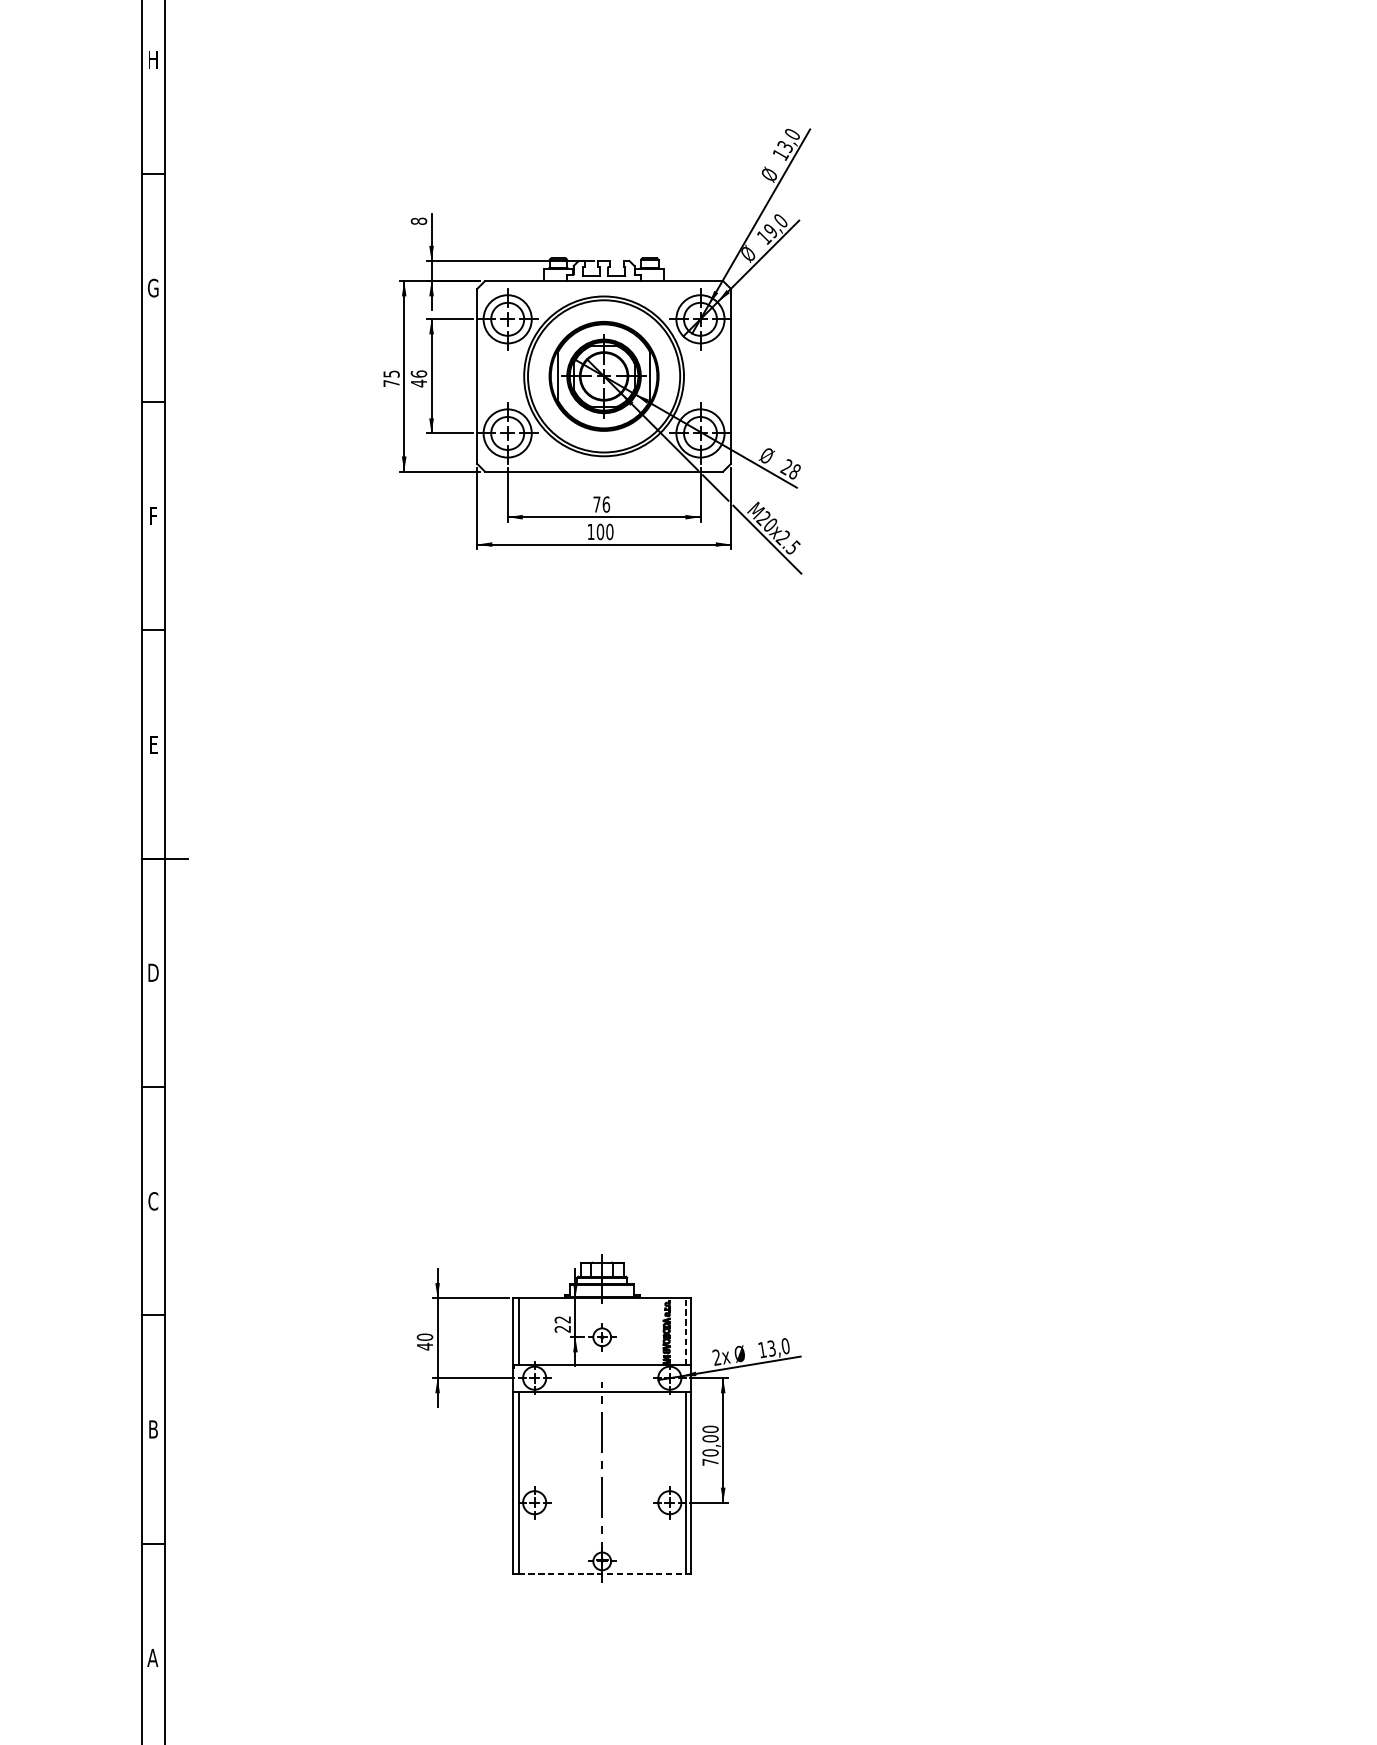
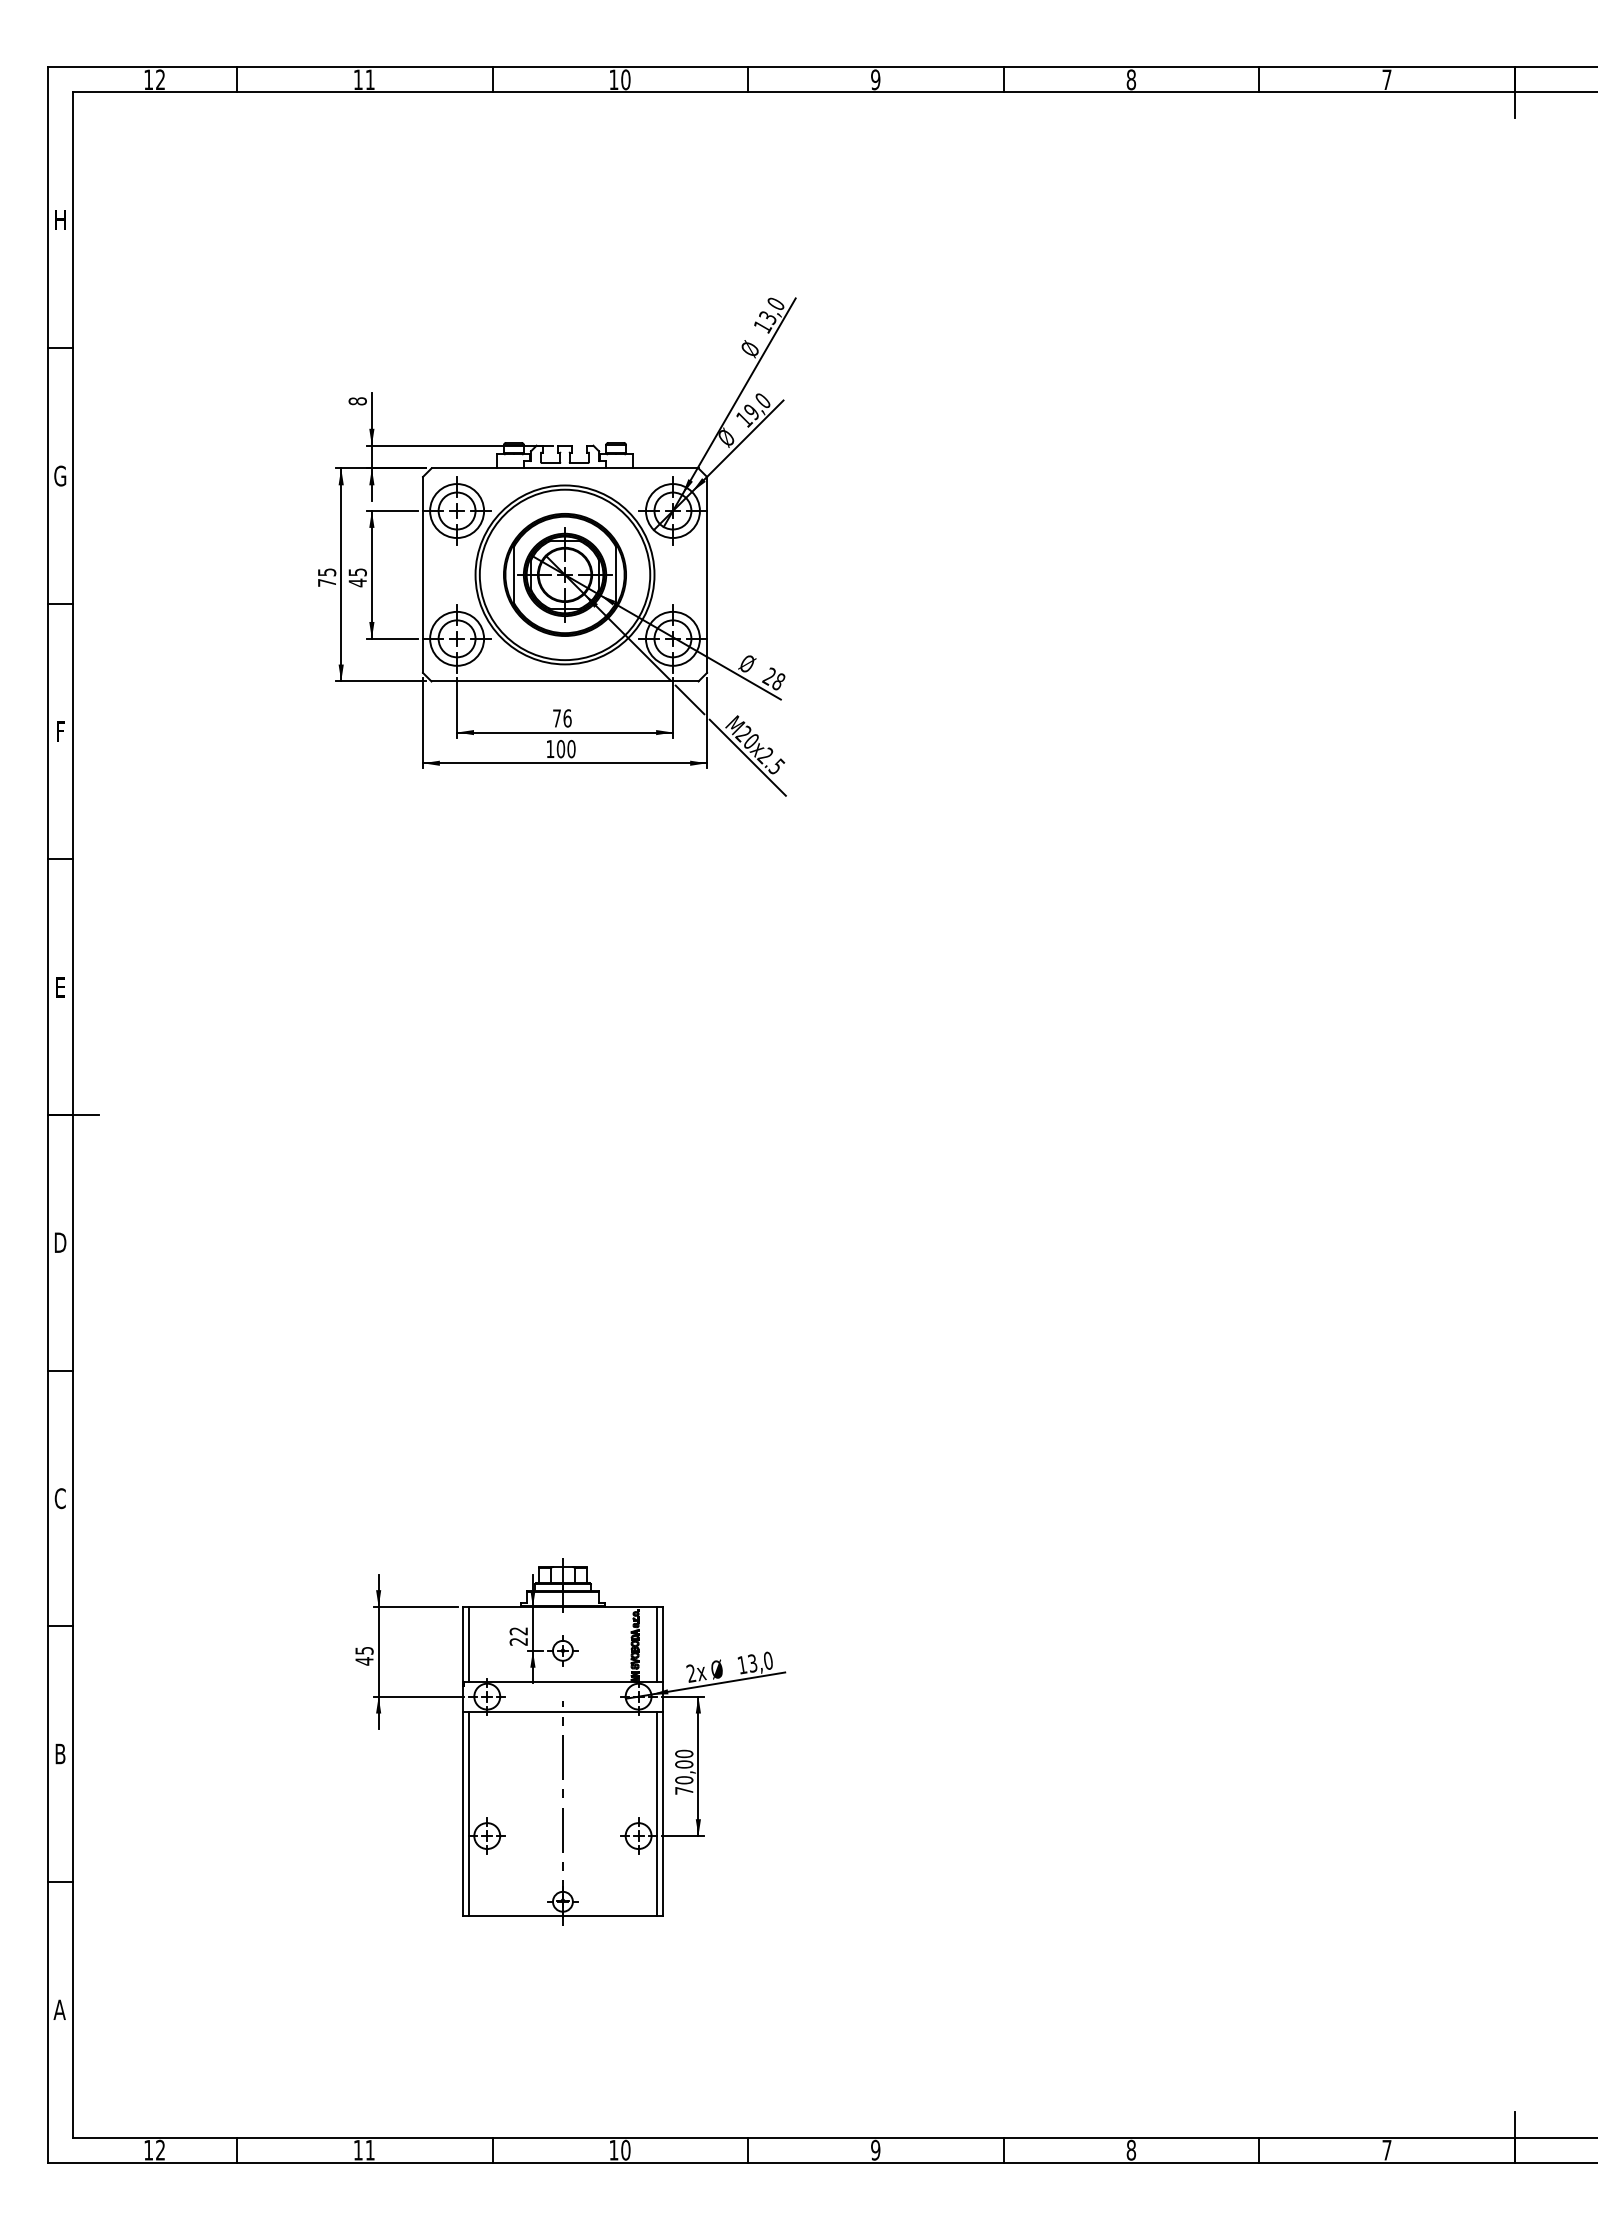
text: (418, 374) -> (357, 572), 46 -> 45
line: (685, 1330) -> (656, 1643), dashed -> solid
text: (424, 1336) -> (364, 1650), 40 -> 45
line: (601, 1573) -> (562, 1915), dashed -> solid

